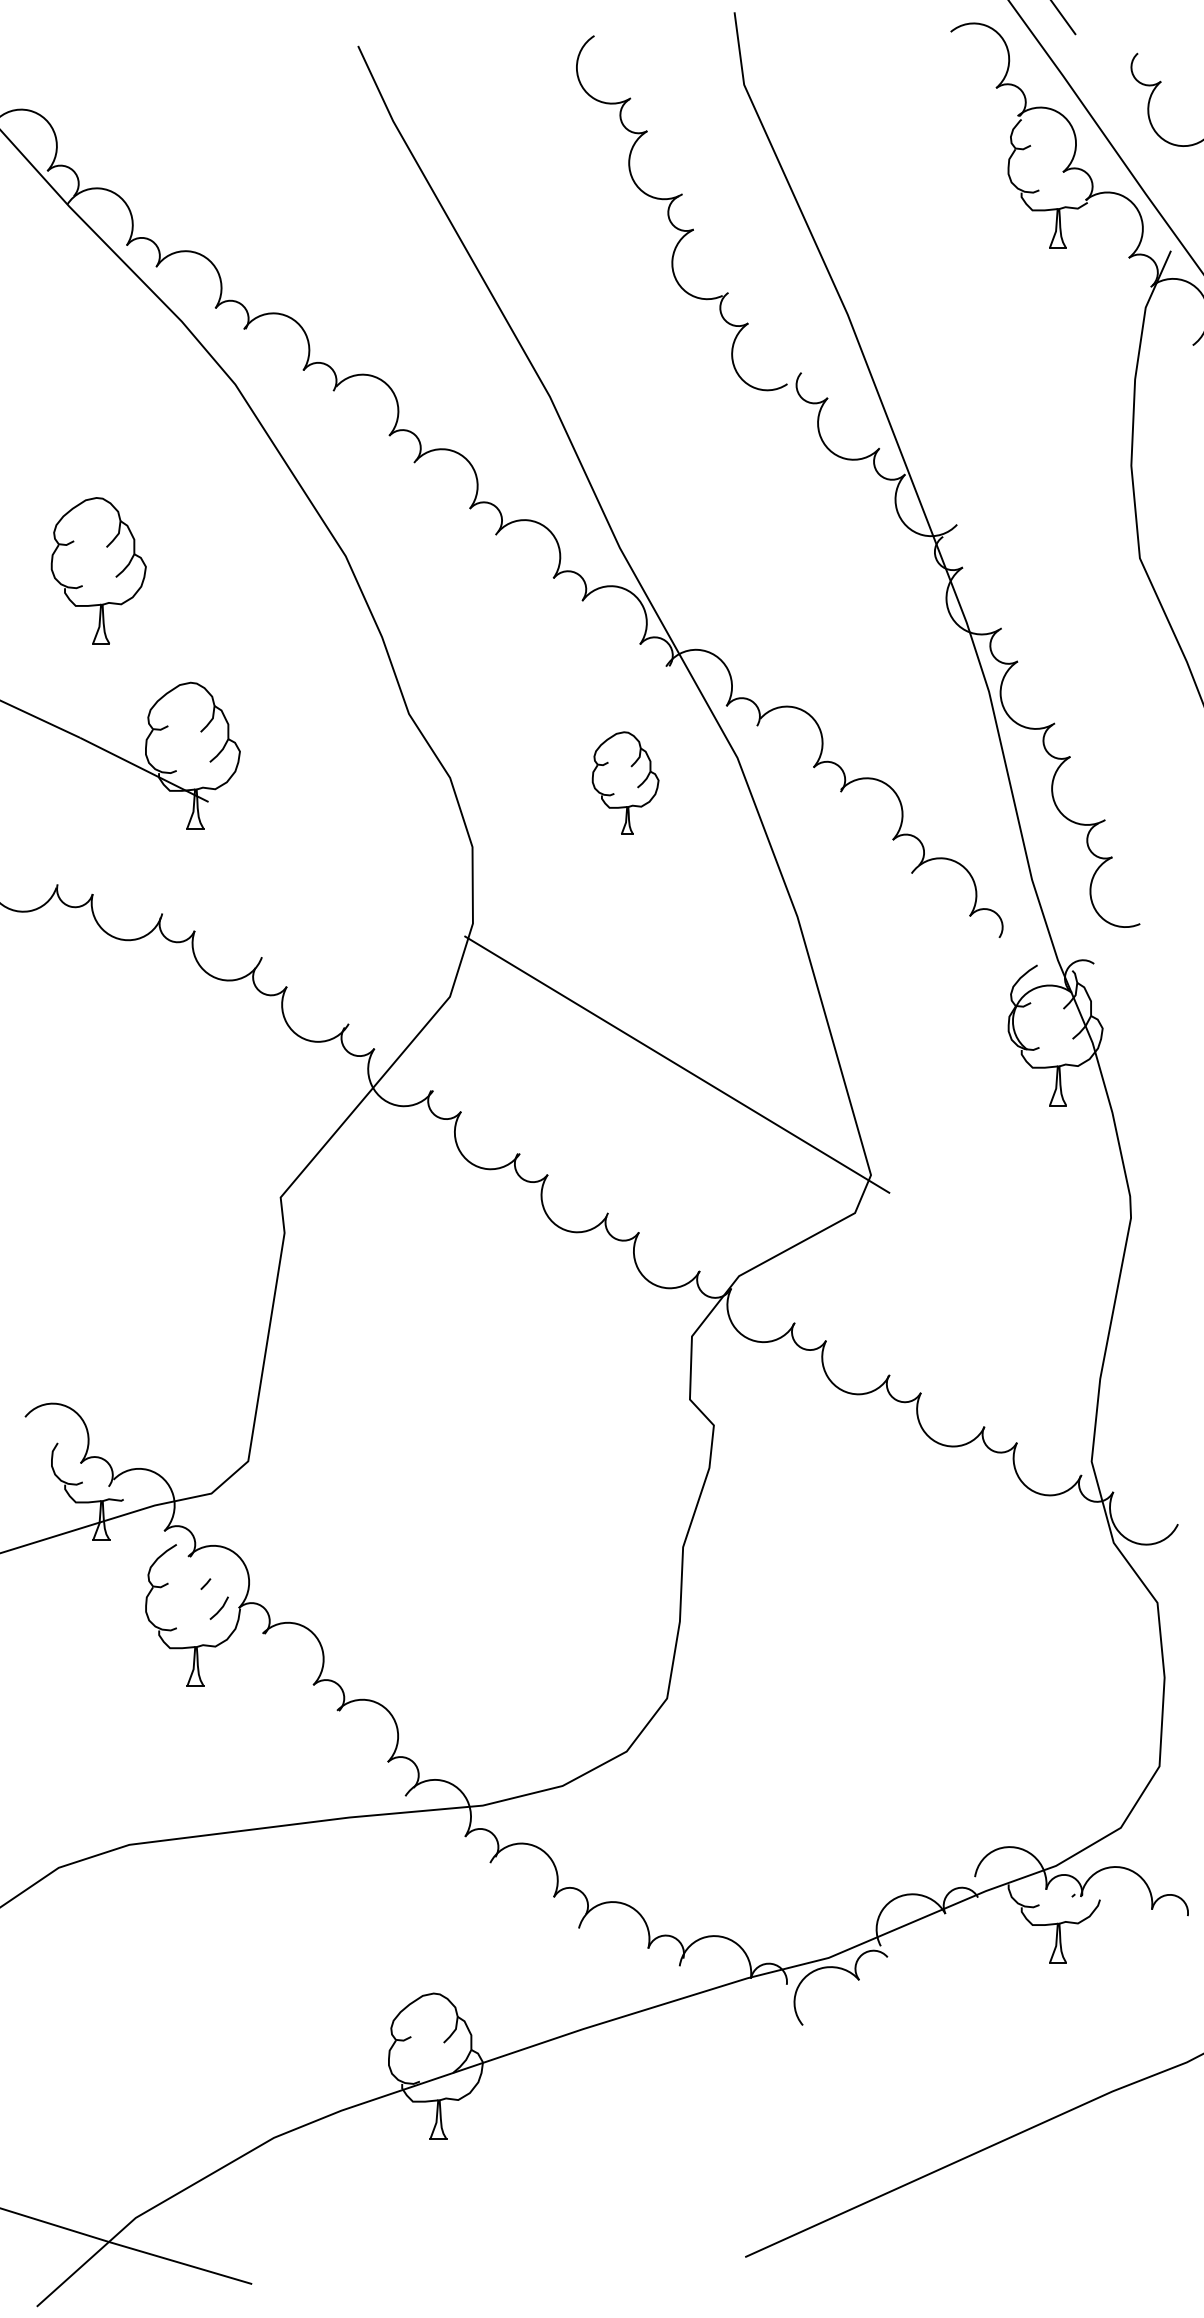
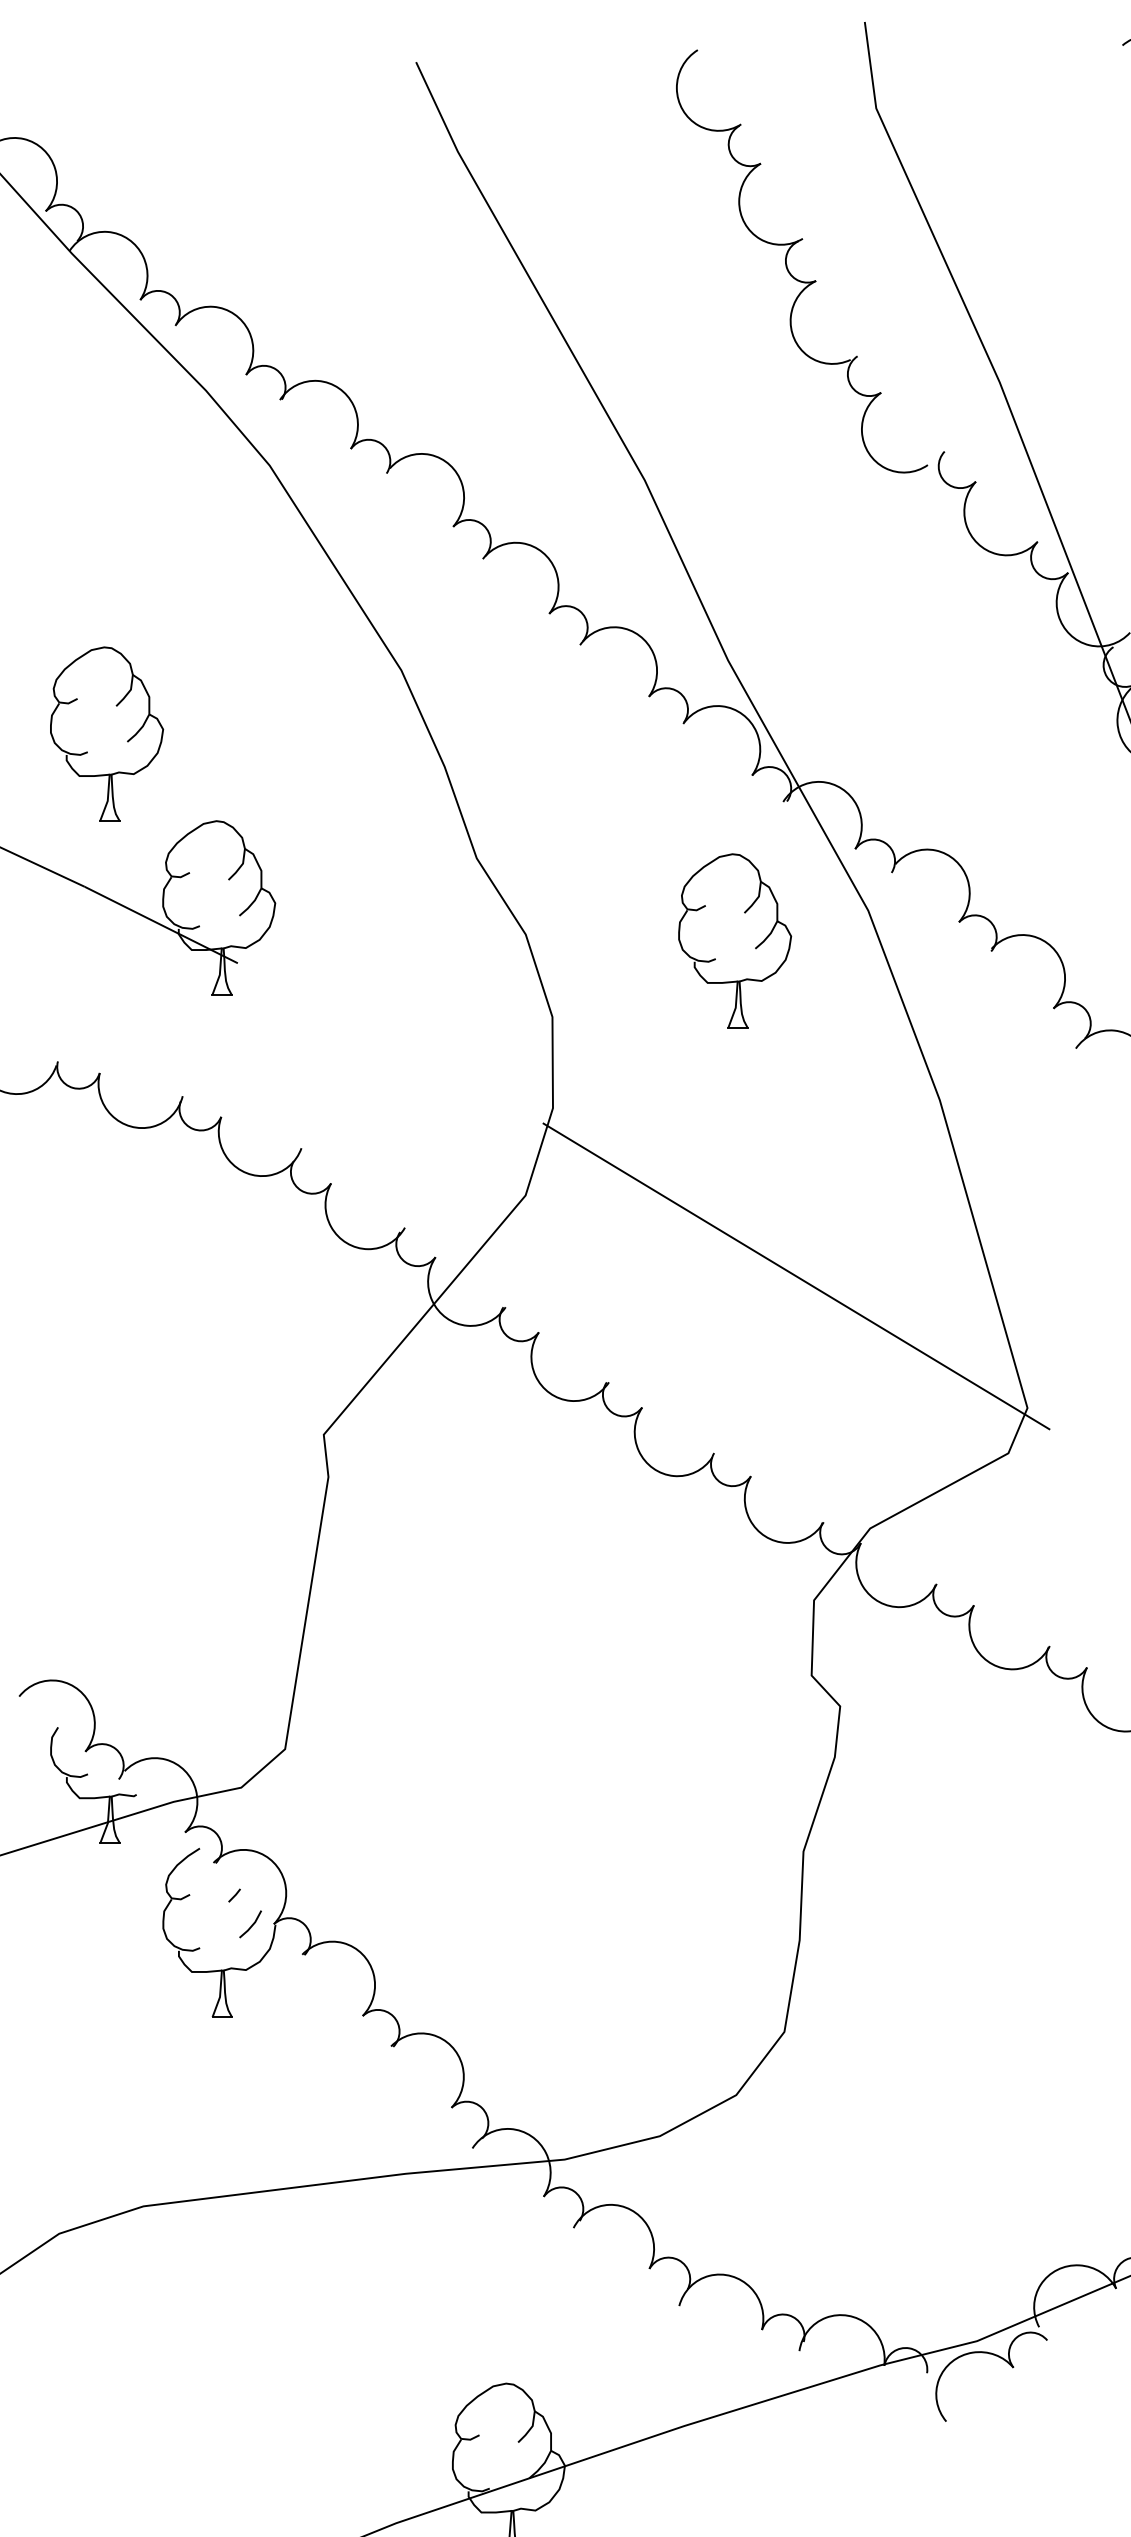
part: (98, 570) -> (106, 733), moved
part: (625, 782) -> (734, 940), size x1.43

